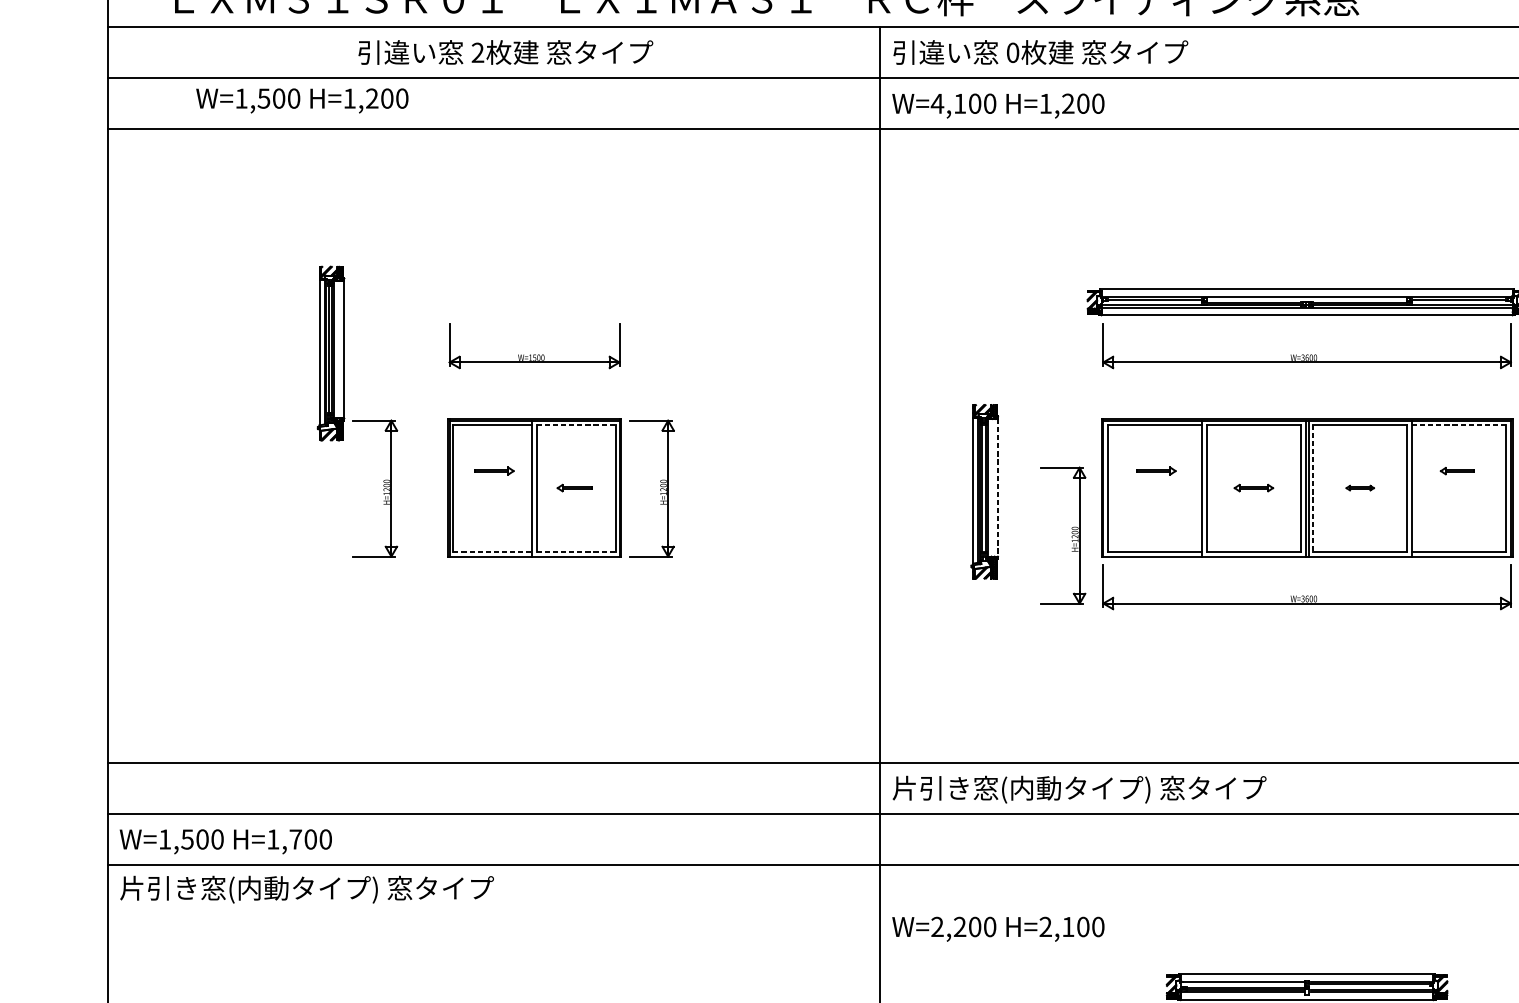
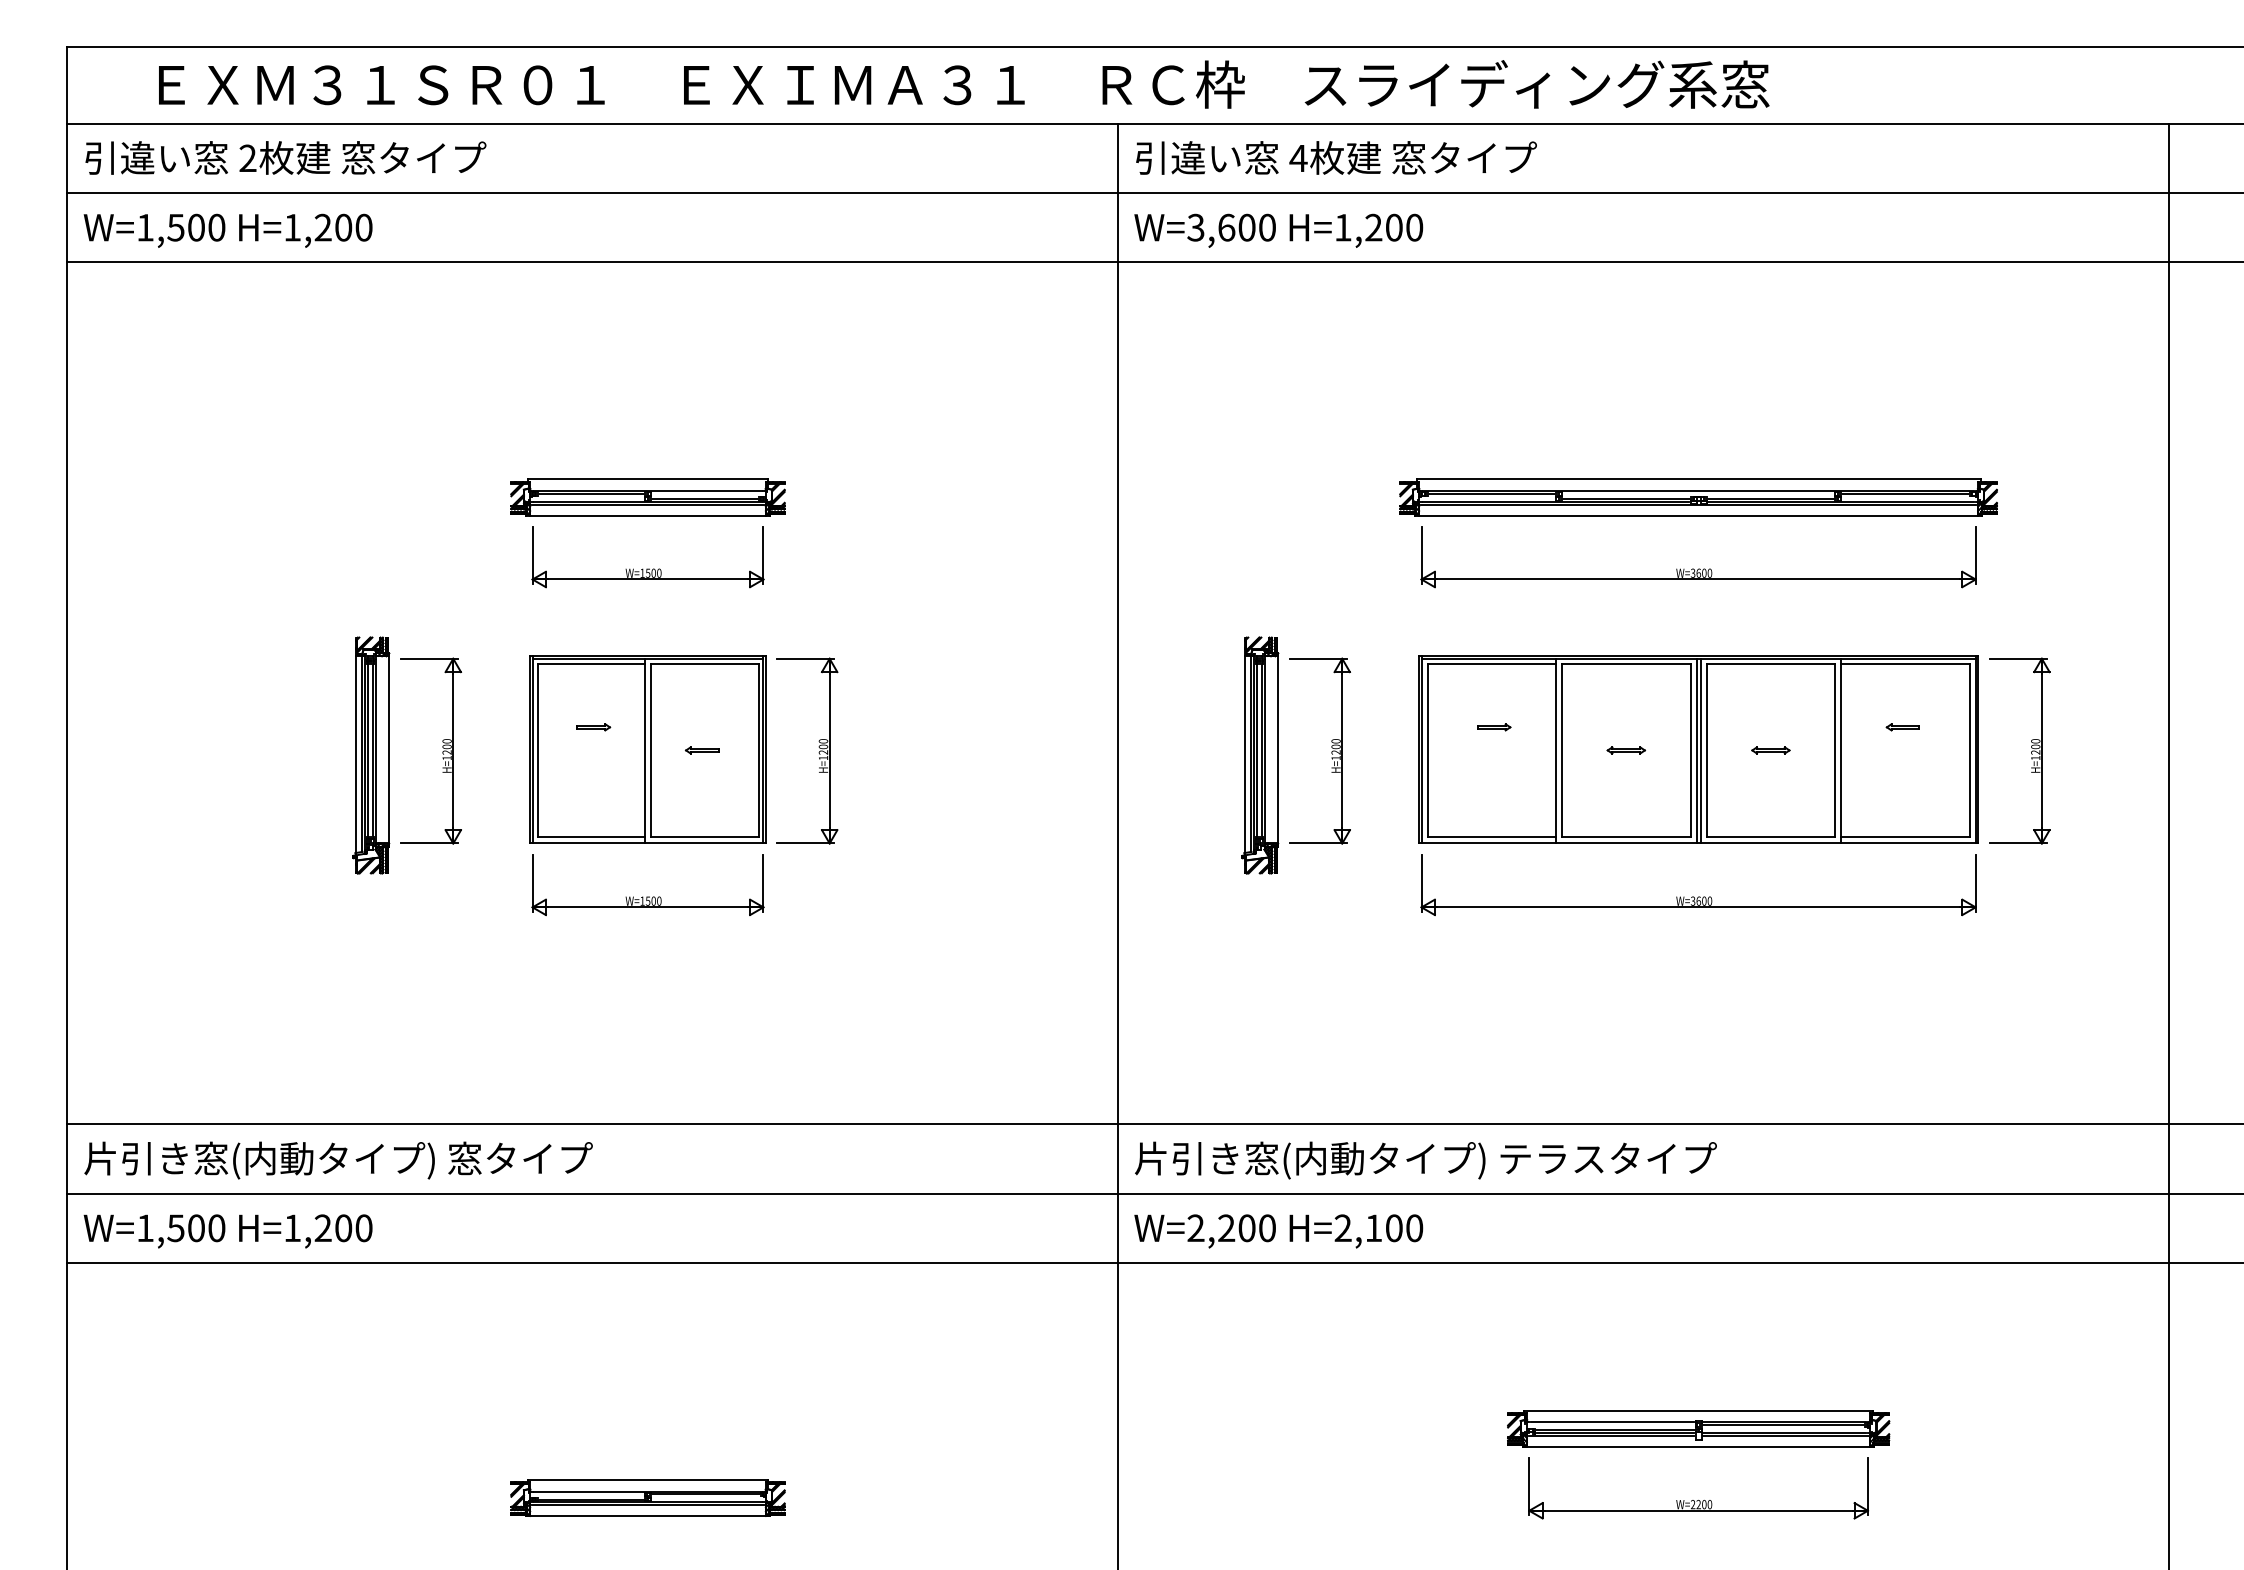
text: (505, 52) -> (285, 157), moved
text: (1012, 52) -> (1298, 158), 0 -> 4
text: (301, 100) -> (227, 230), moved
text: (948, 103) -> (1210, 227), W=4,100 -> W=3,600
part: (534, 302) -> (647, 497), added
part: (331, 353) -> (371, 755), moved
line: (576, 424) -> (704, 664), dashed -> solid
line: (1459, 424) -> (1905, 664), dashed -> solid
part: (494, 471) -> (593, 727), size x0.62
part: (1157, 471) -> (1494, 727), size x0.62
part: (1457, 471) -> (1902, 727), size x0.71
line: (998, 487) -> (1278, 749), dashed -> solid
part: (574, 488) -> (702, 750), size x0.71
part: (1254, 488) -> (1626, 750), size x0.71
line: (1312, 488) -> (1706, 750), dashed -> solid
part: (1071, 535) -> (1331, 751), moved
line: (493, 551) -> (591, 836), dashed -> solid
line: (576, 551) -> (704, 836), dashed -> solid
part: (534, 595) -> (647, 896), added
text: (1240, 788) -> (1607, 1158), 片引き窓(内動タイプ) 窓タイプ -> 片引き窓(内動タイプ) テラスタイプ
text: (295, 838) -> (322, 1227), H=1,700 -> H=1,200
text: (307, 889) -> (338, 1160), moved
text: (998, 929) -> (1278, 1231), moved

